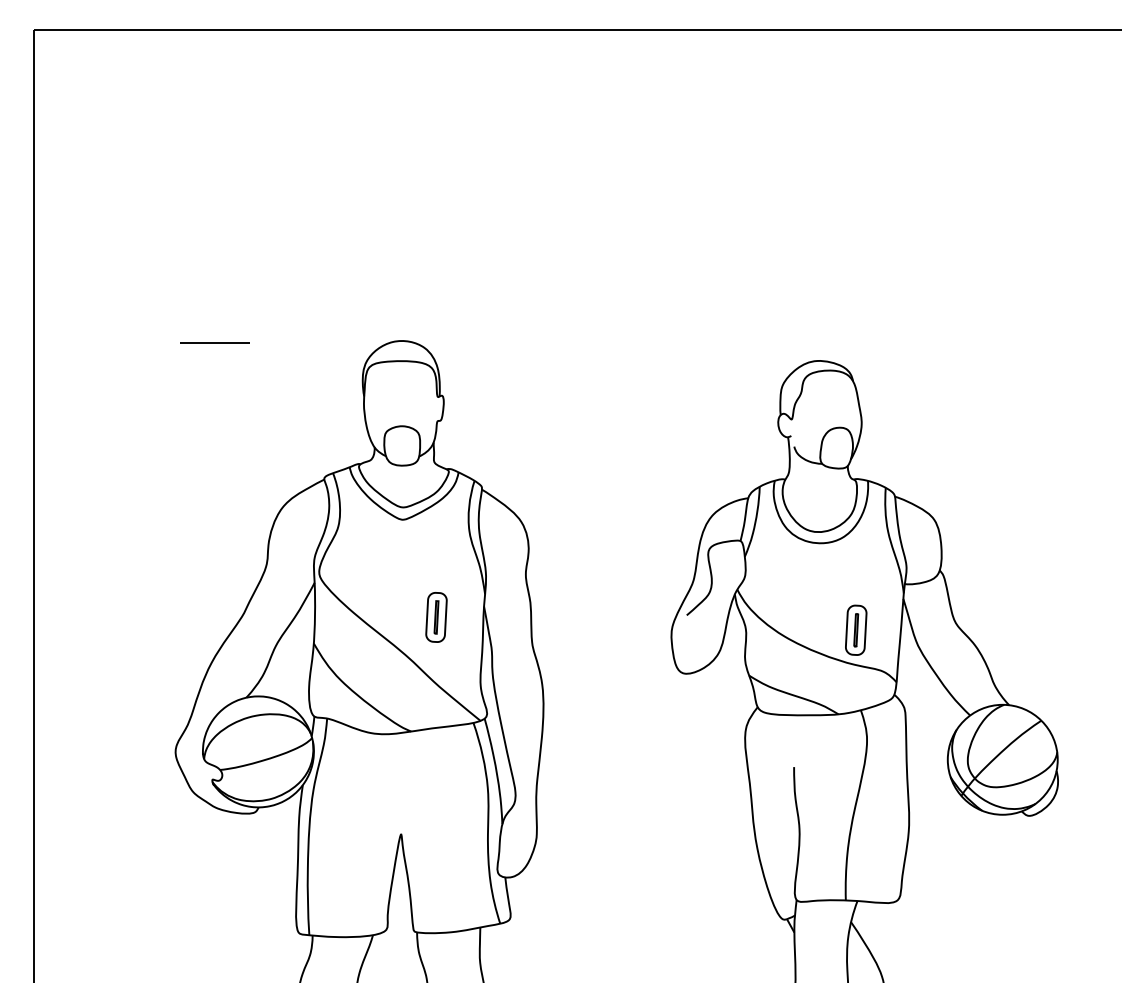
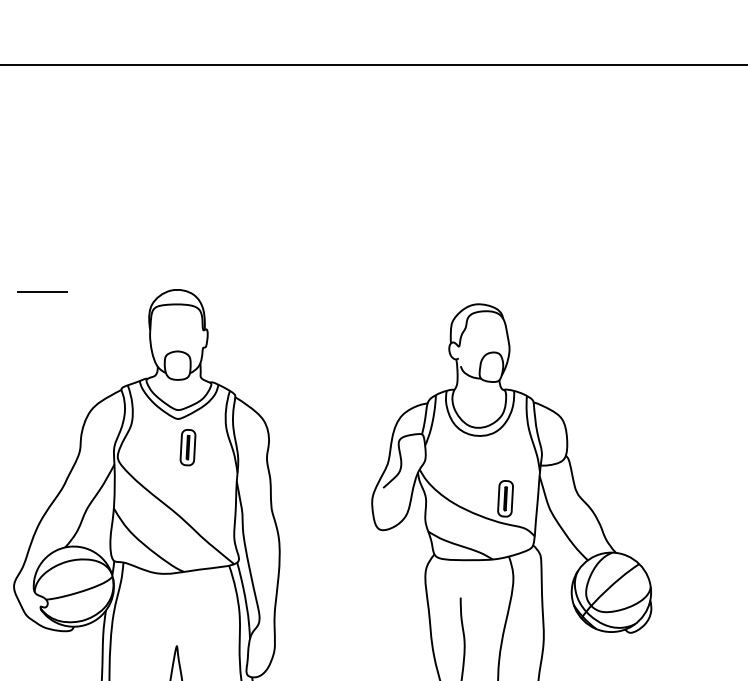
part: (436, 617) -> (188, 447), moved

